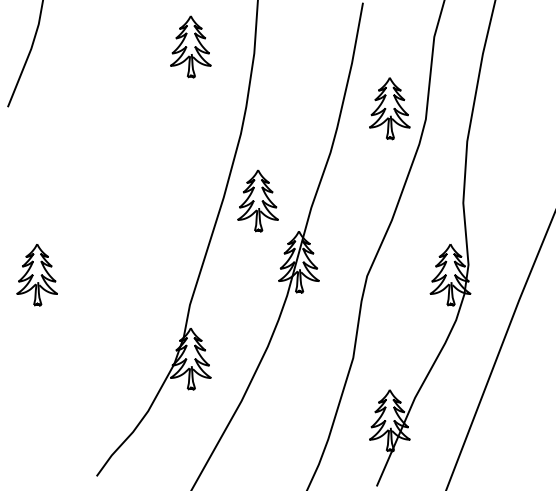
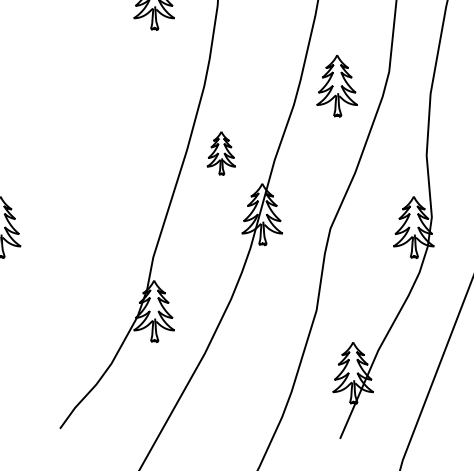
part: (389, 108) -> (336, 85), moved
part: (257, 200) -> (220, 152), size x0.7

